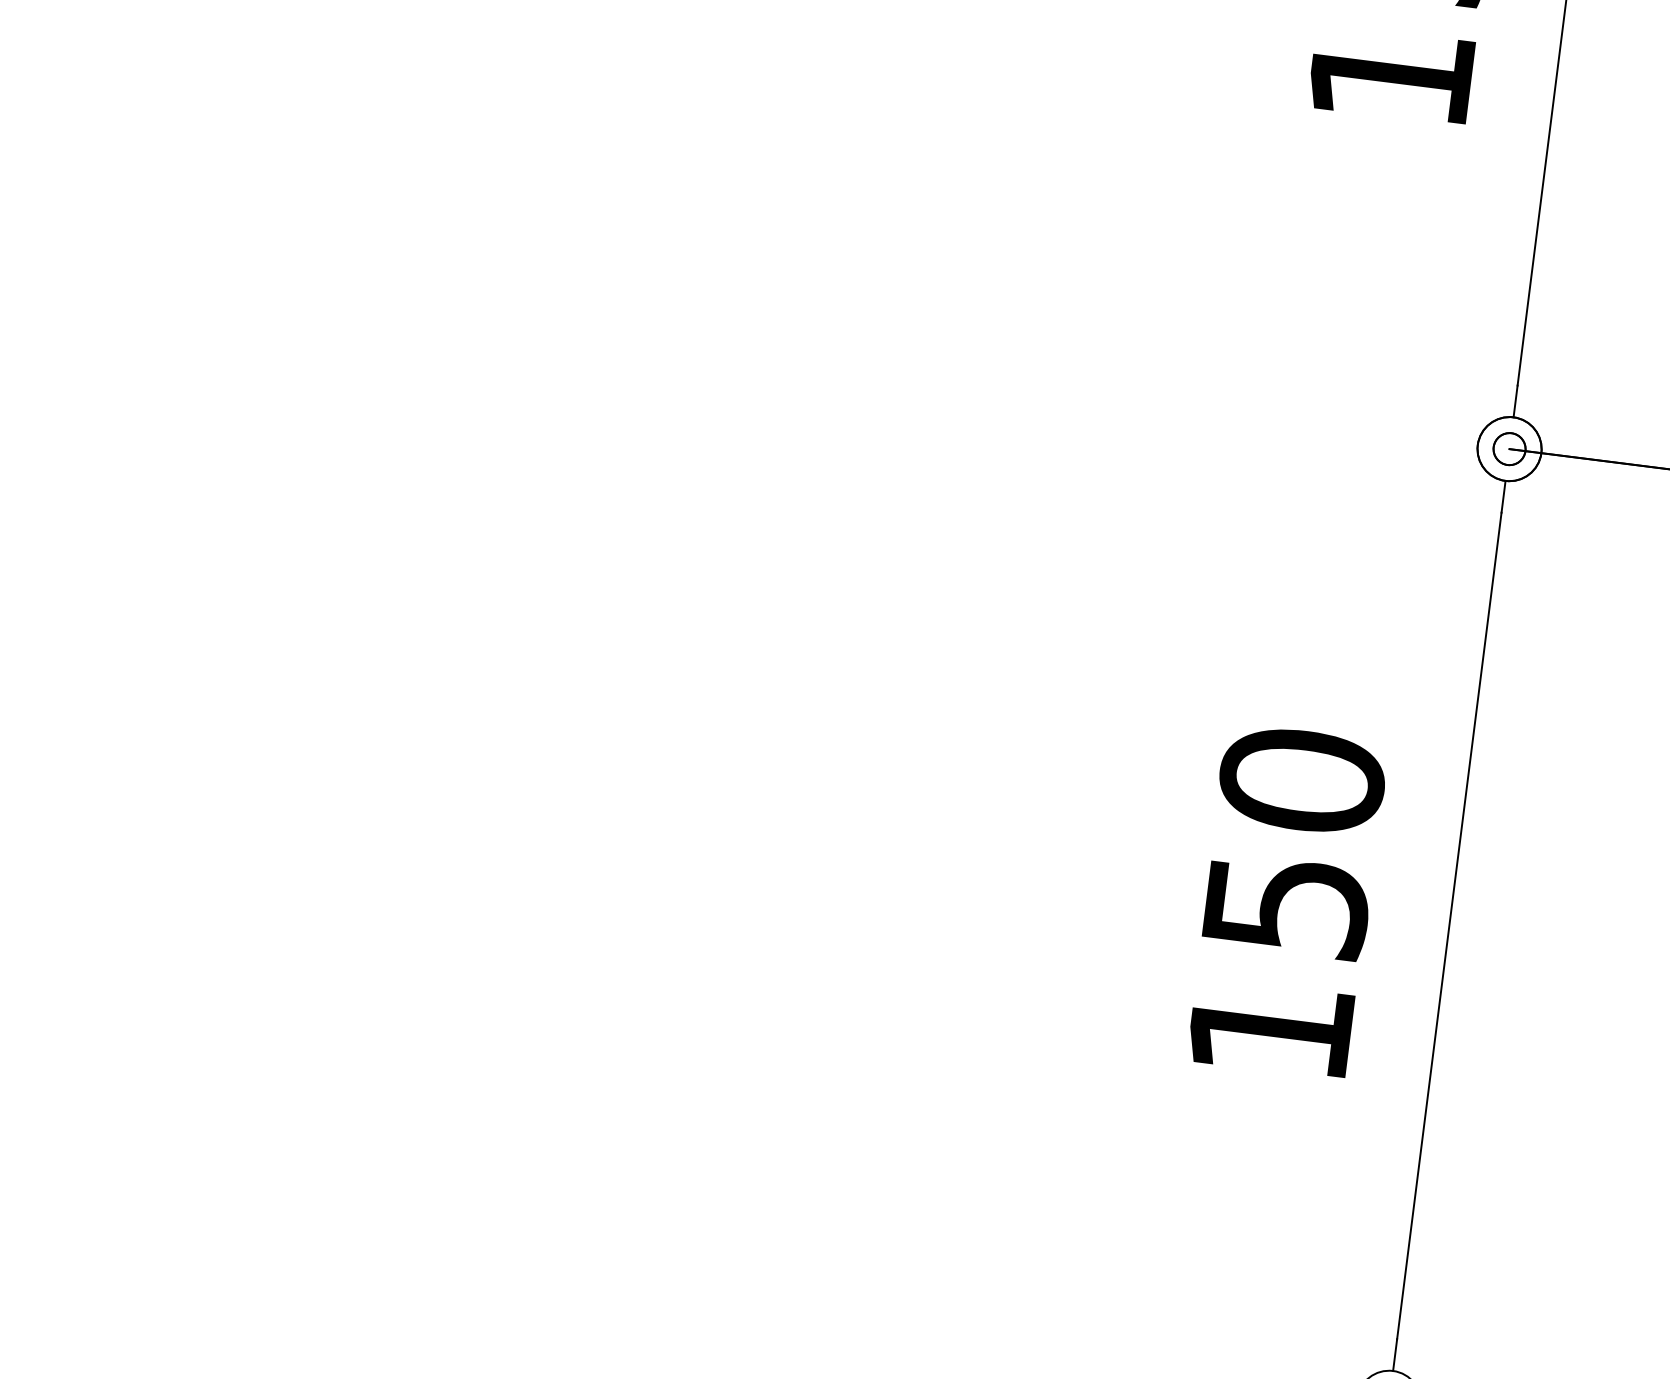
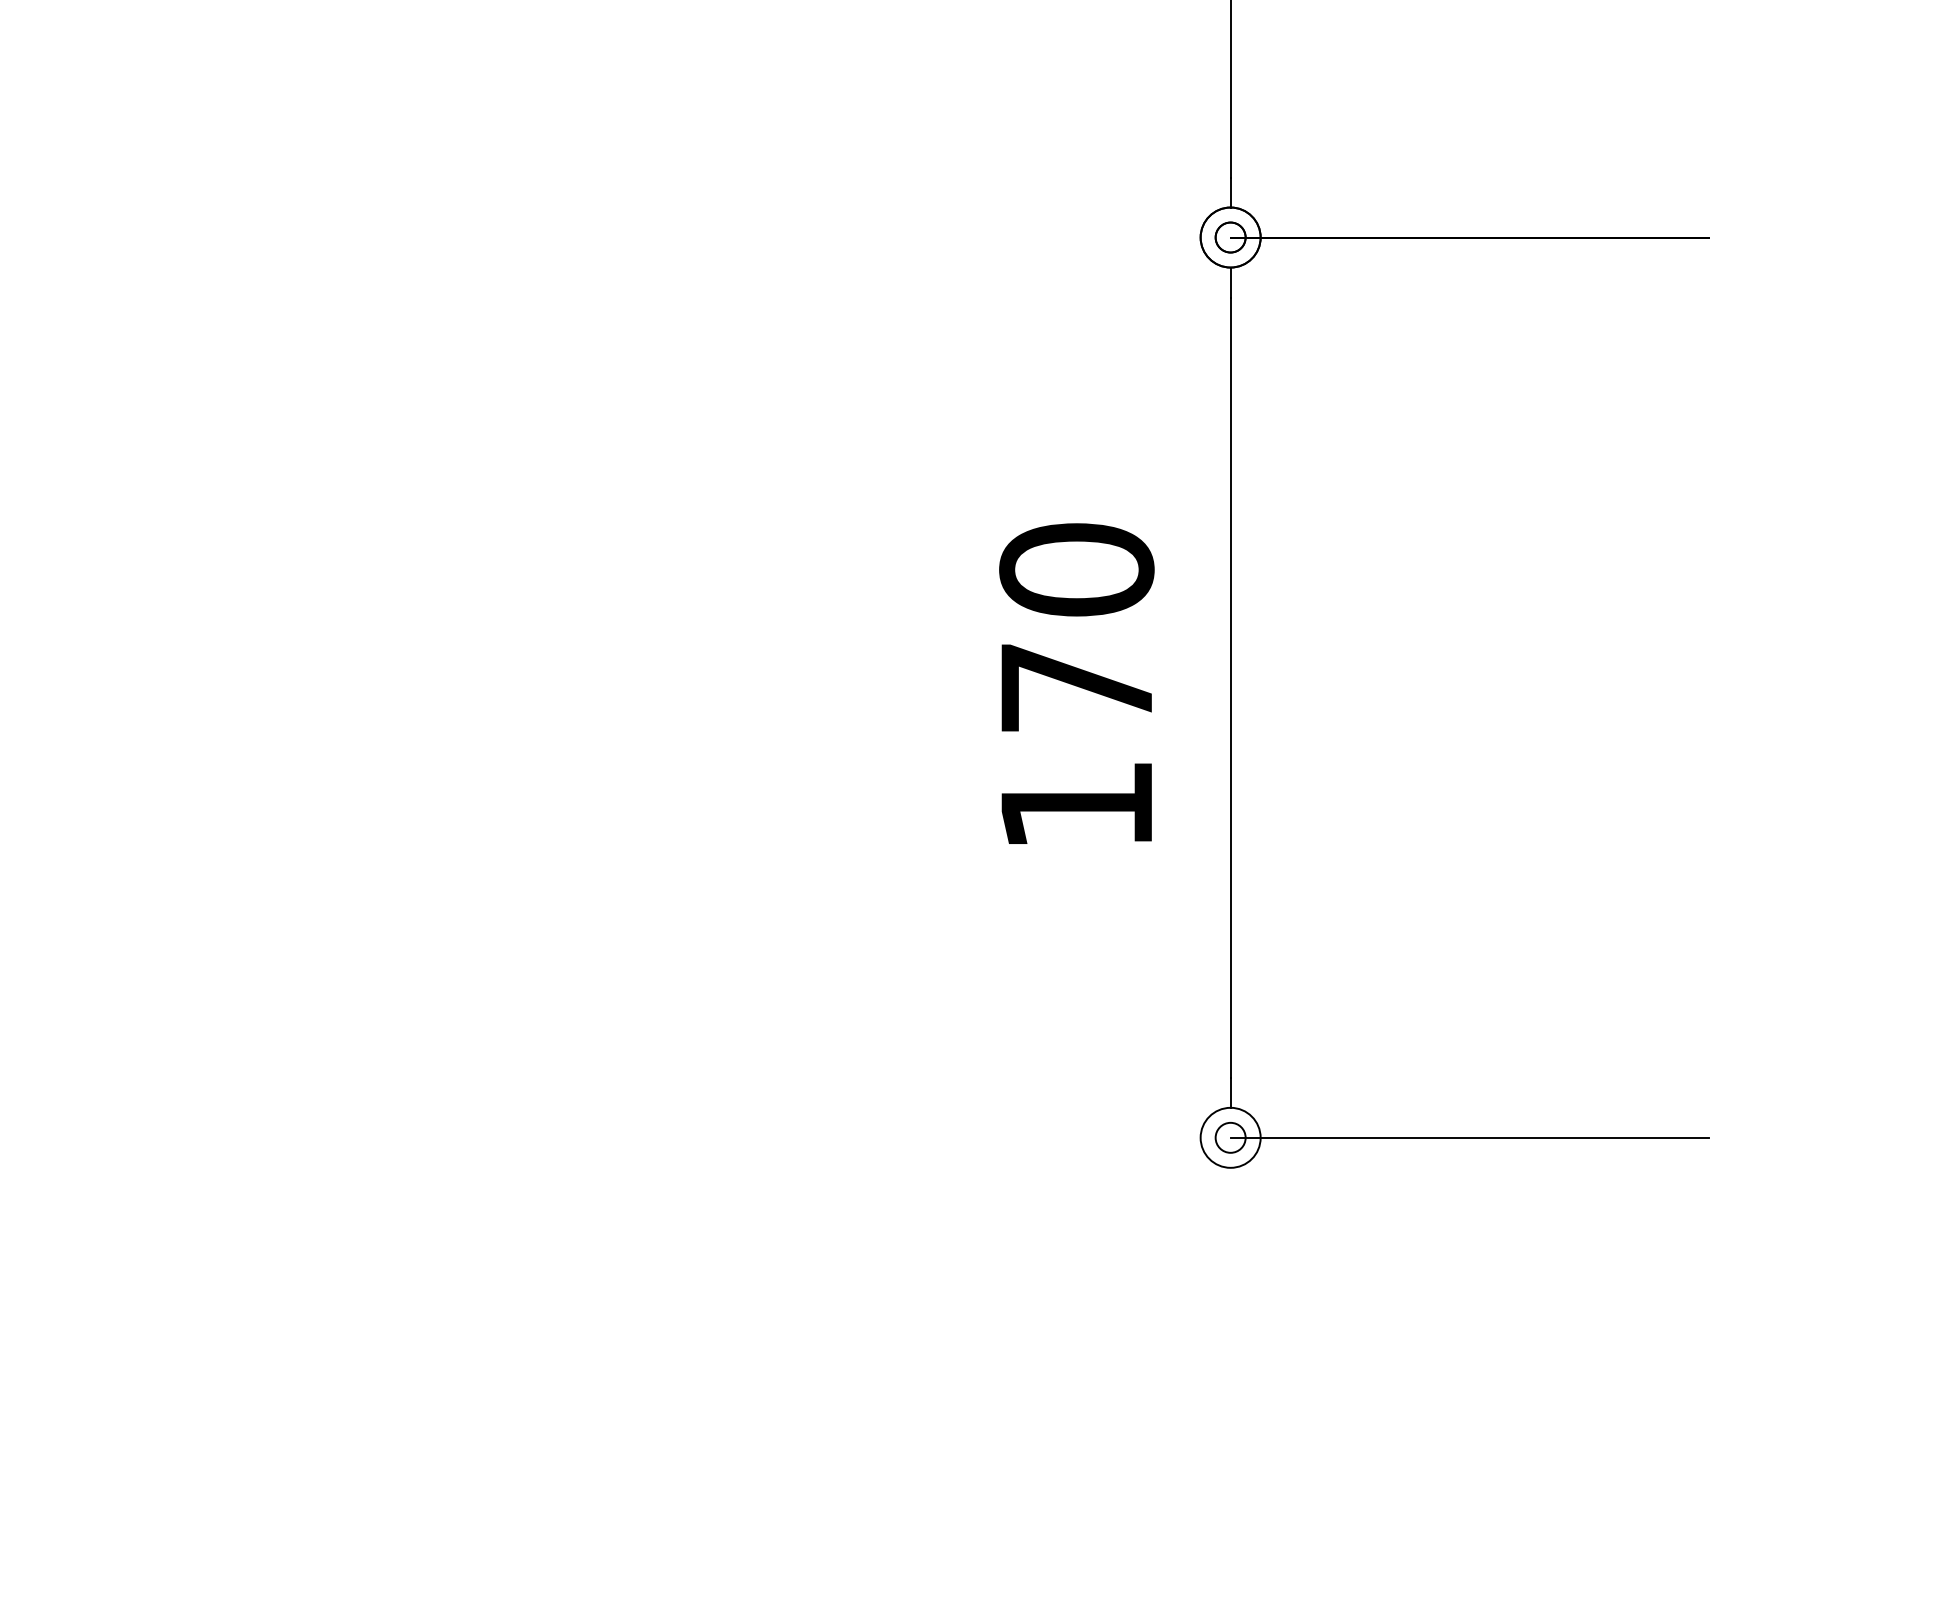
text: (1286, 906) -> (1077, 688), 150 -> 170

